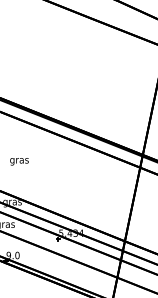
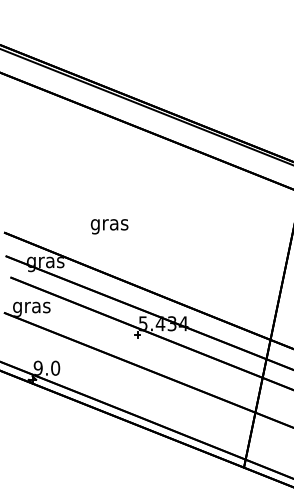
text: (19, 161) -> (109, 226), moved

